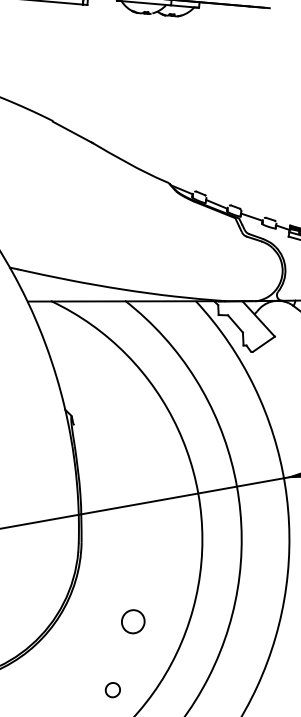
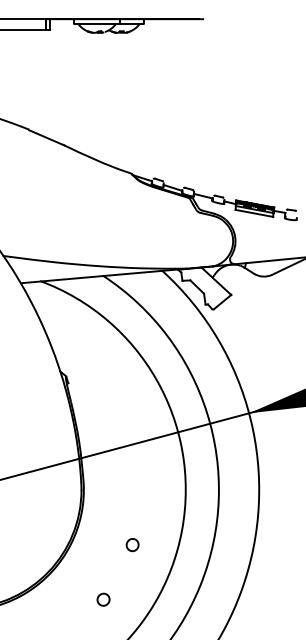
part: (132, 622) -> (132, 545), size x0.62
part: (112, 689) -> (103, 599), moved

